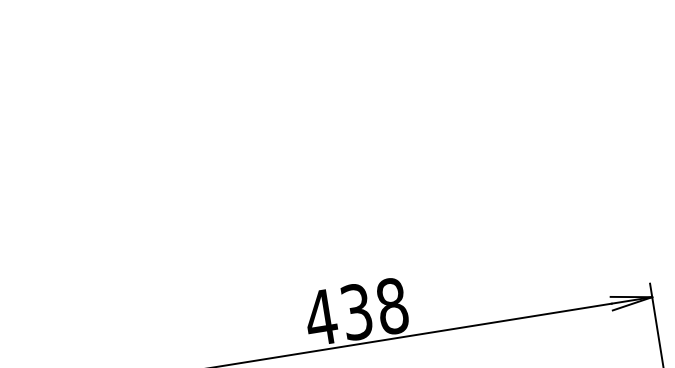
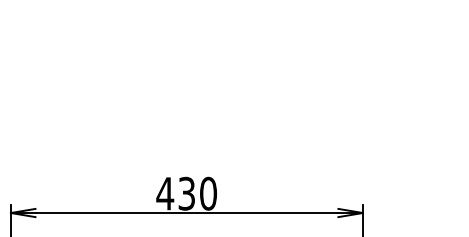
text: (392, 305) -> (208, 193), 438 -> 430

